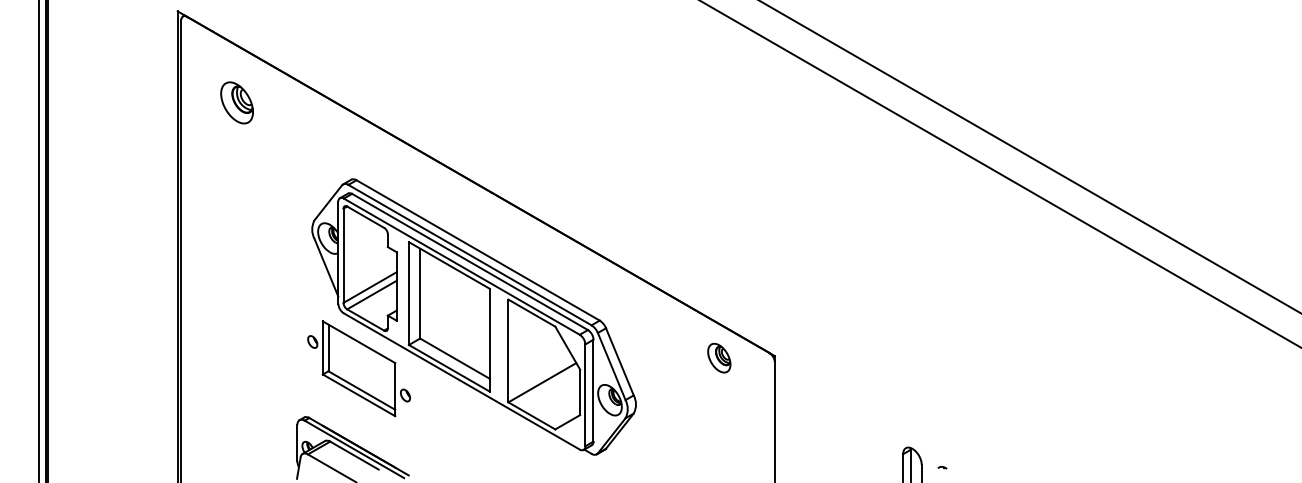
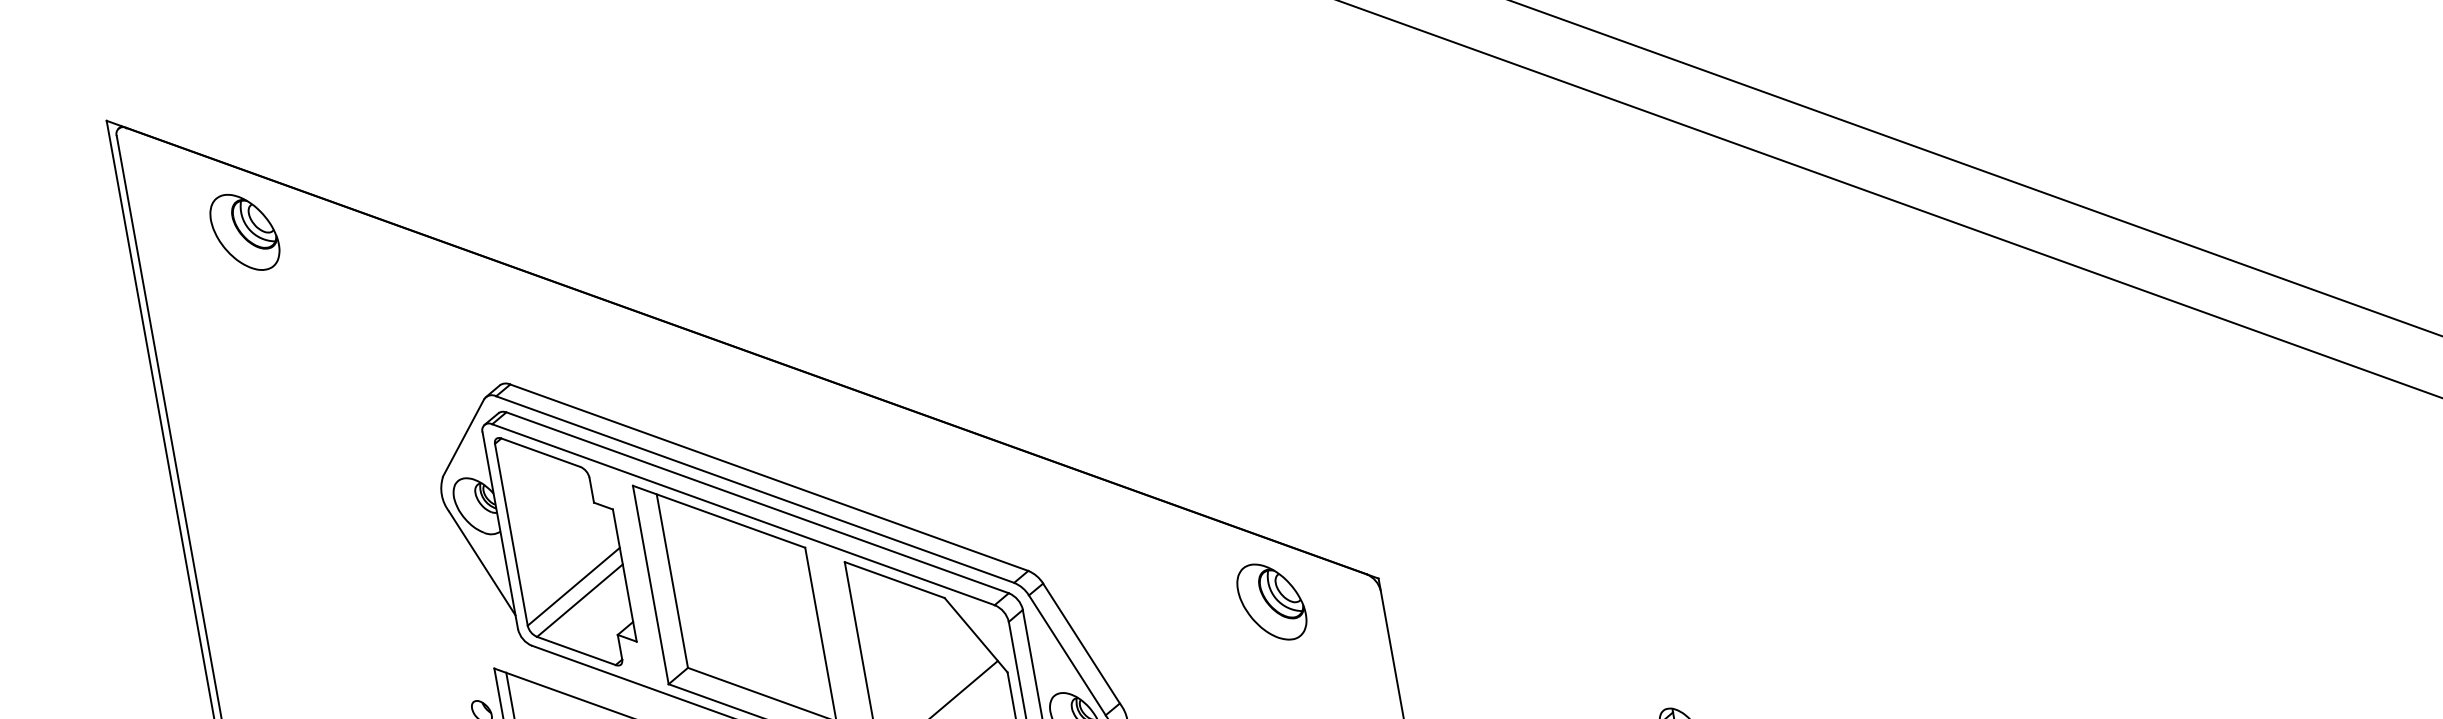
part: (236, 102) -> (243, 231), moved
part: (719, 357) -> (1272, 600), size x1.43

